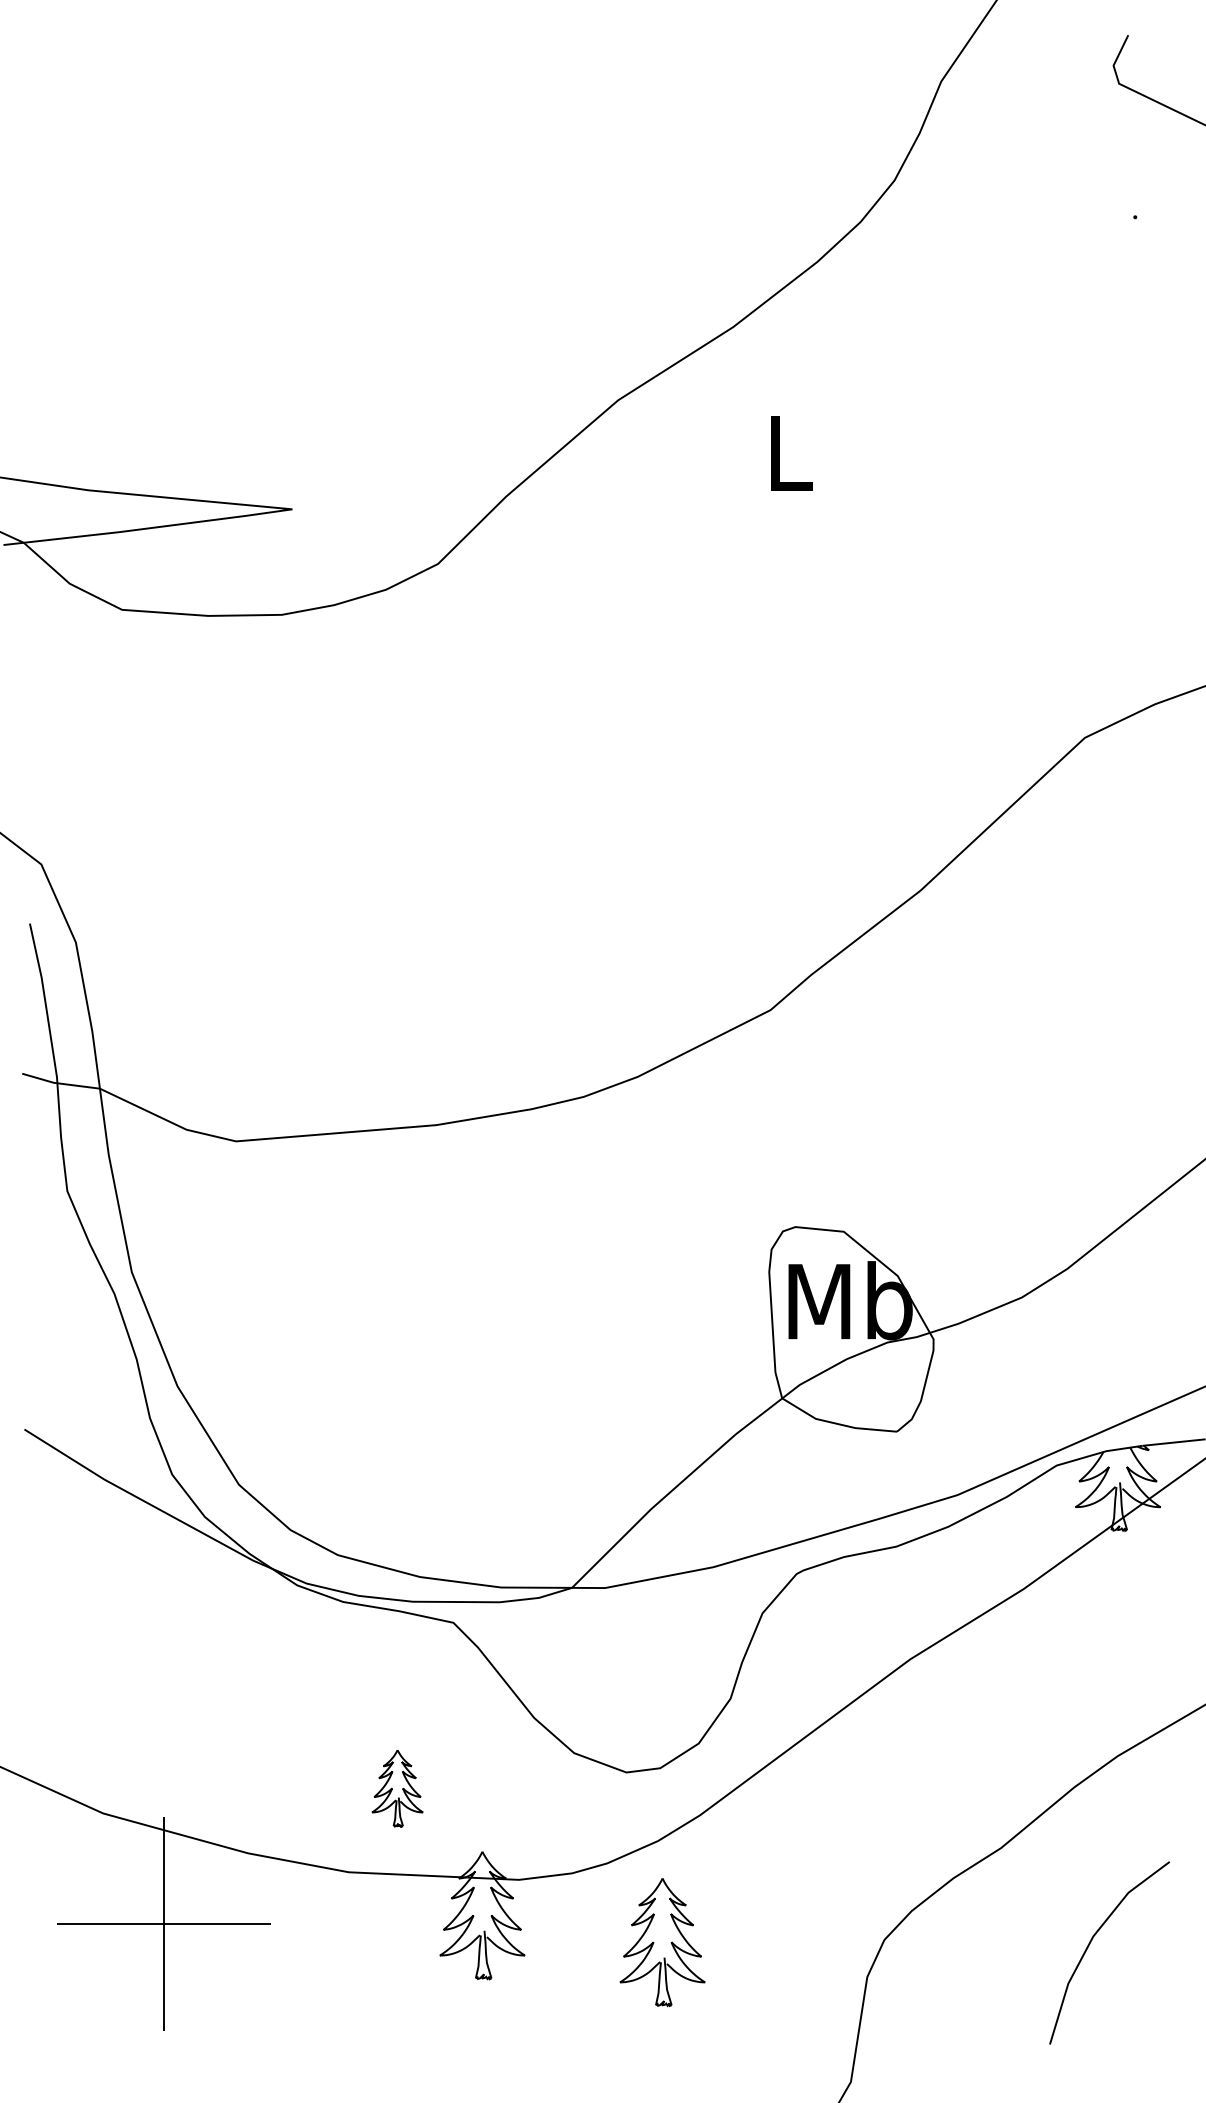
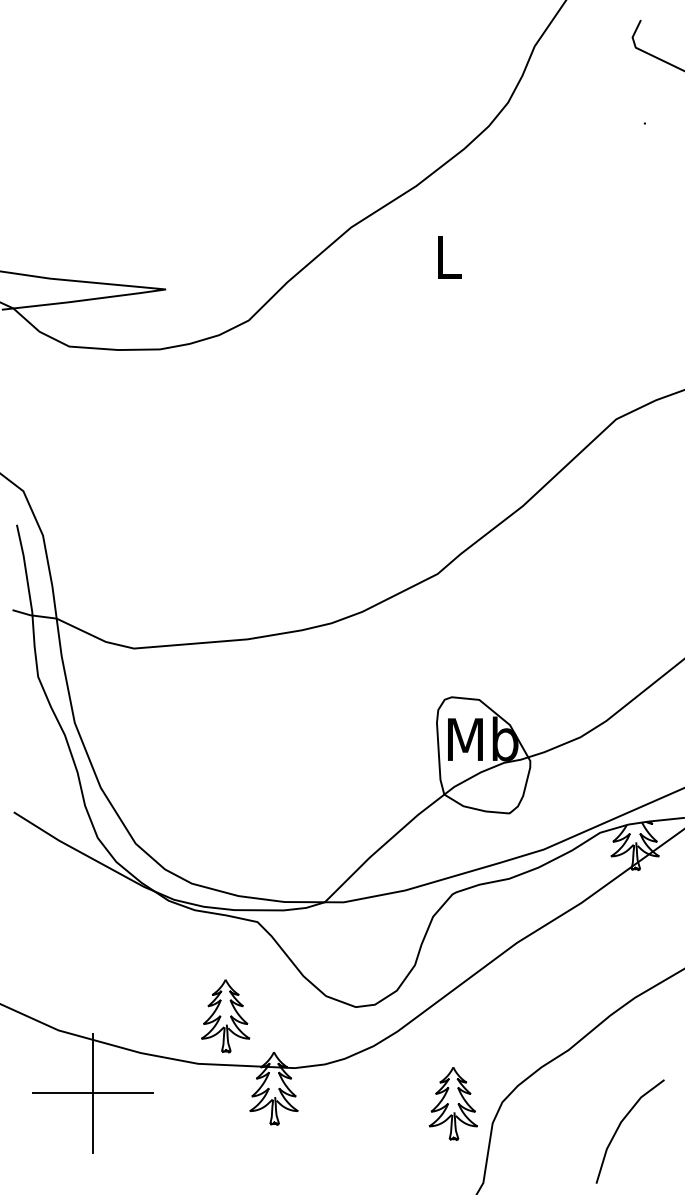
part: (397, 1788) -> (225, 1016), size x1.67
part: (661, 1942) -> (452, 1103), moved
line: (1090, 1945) -> (619, 1127), moved

